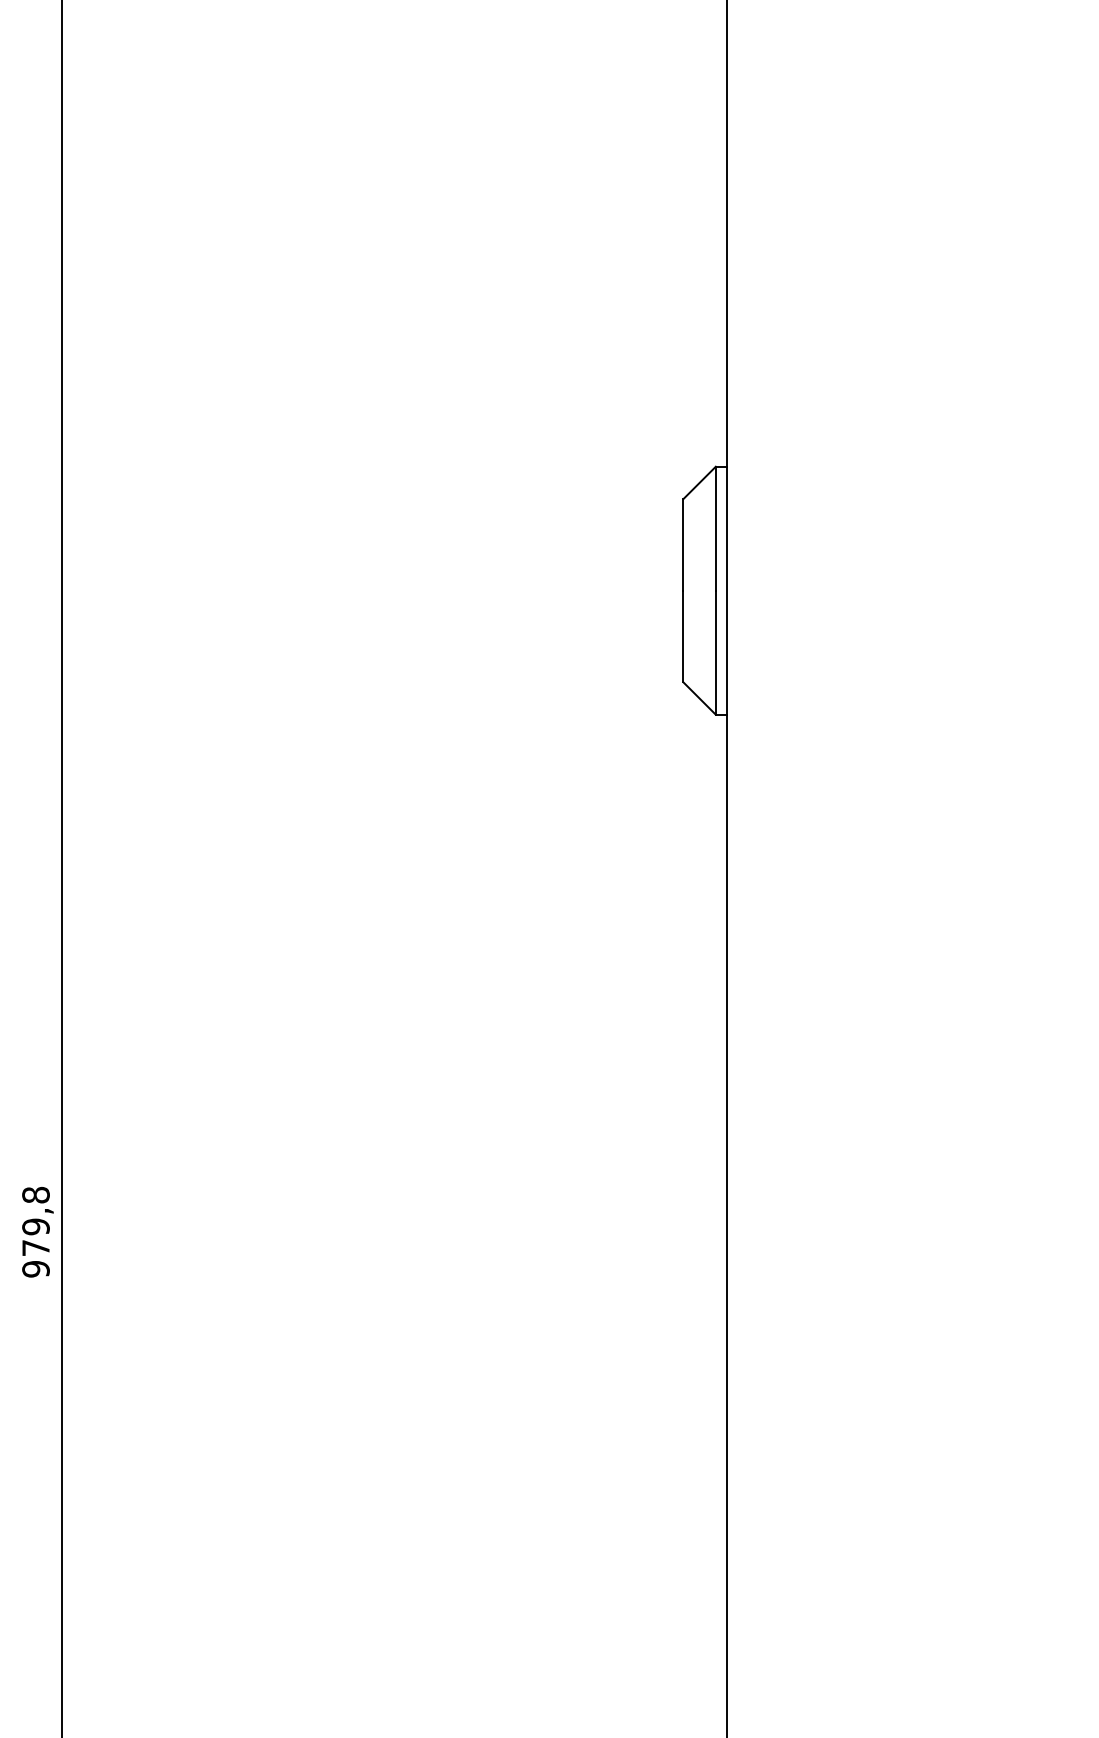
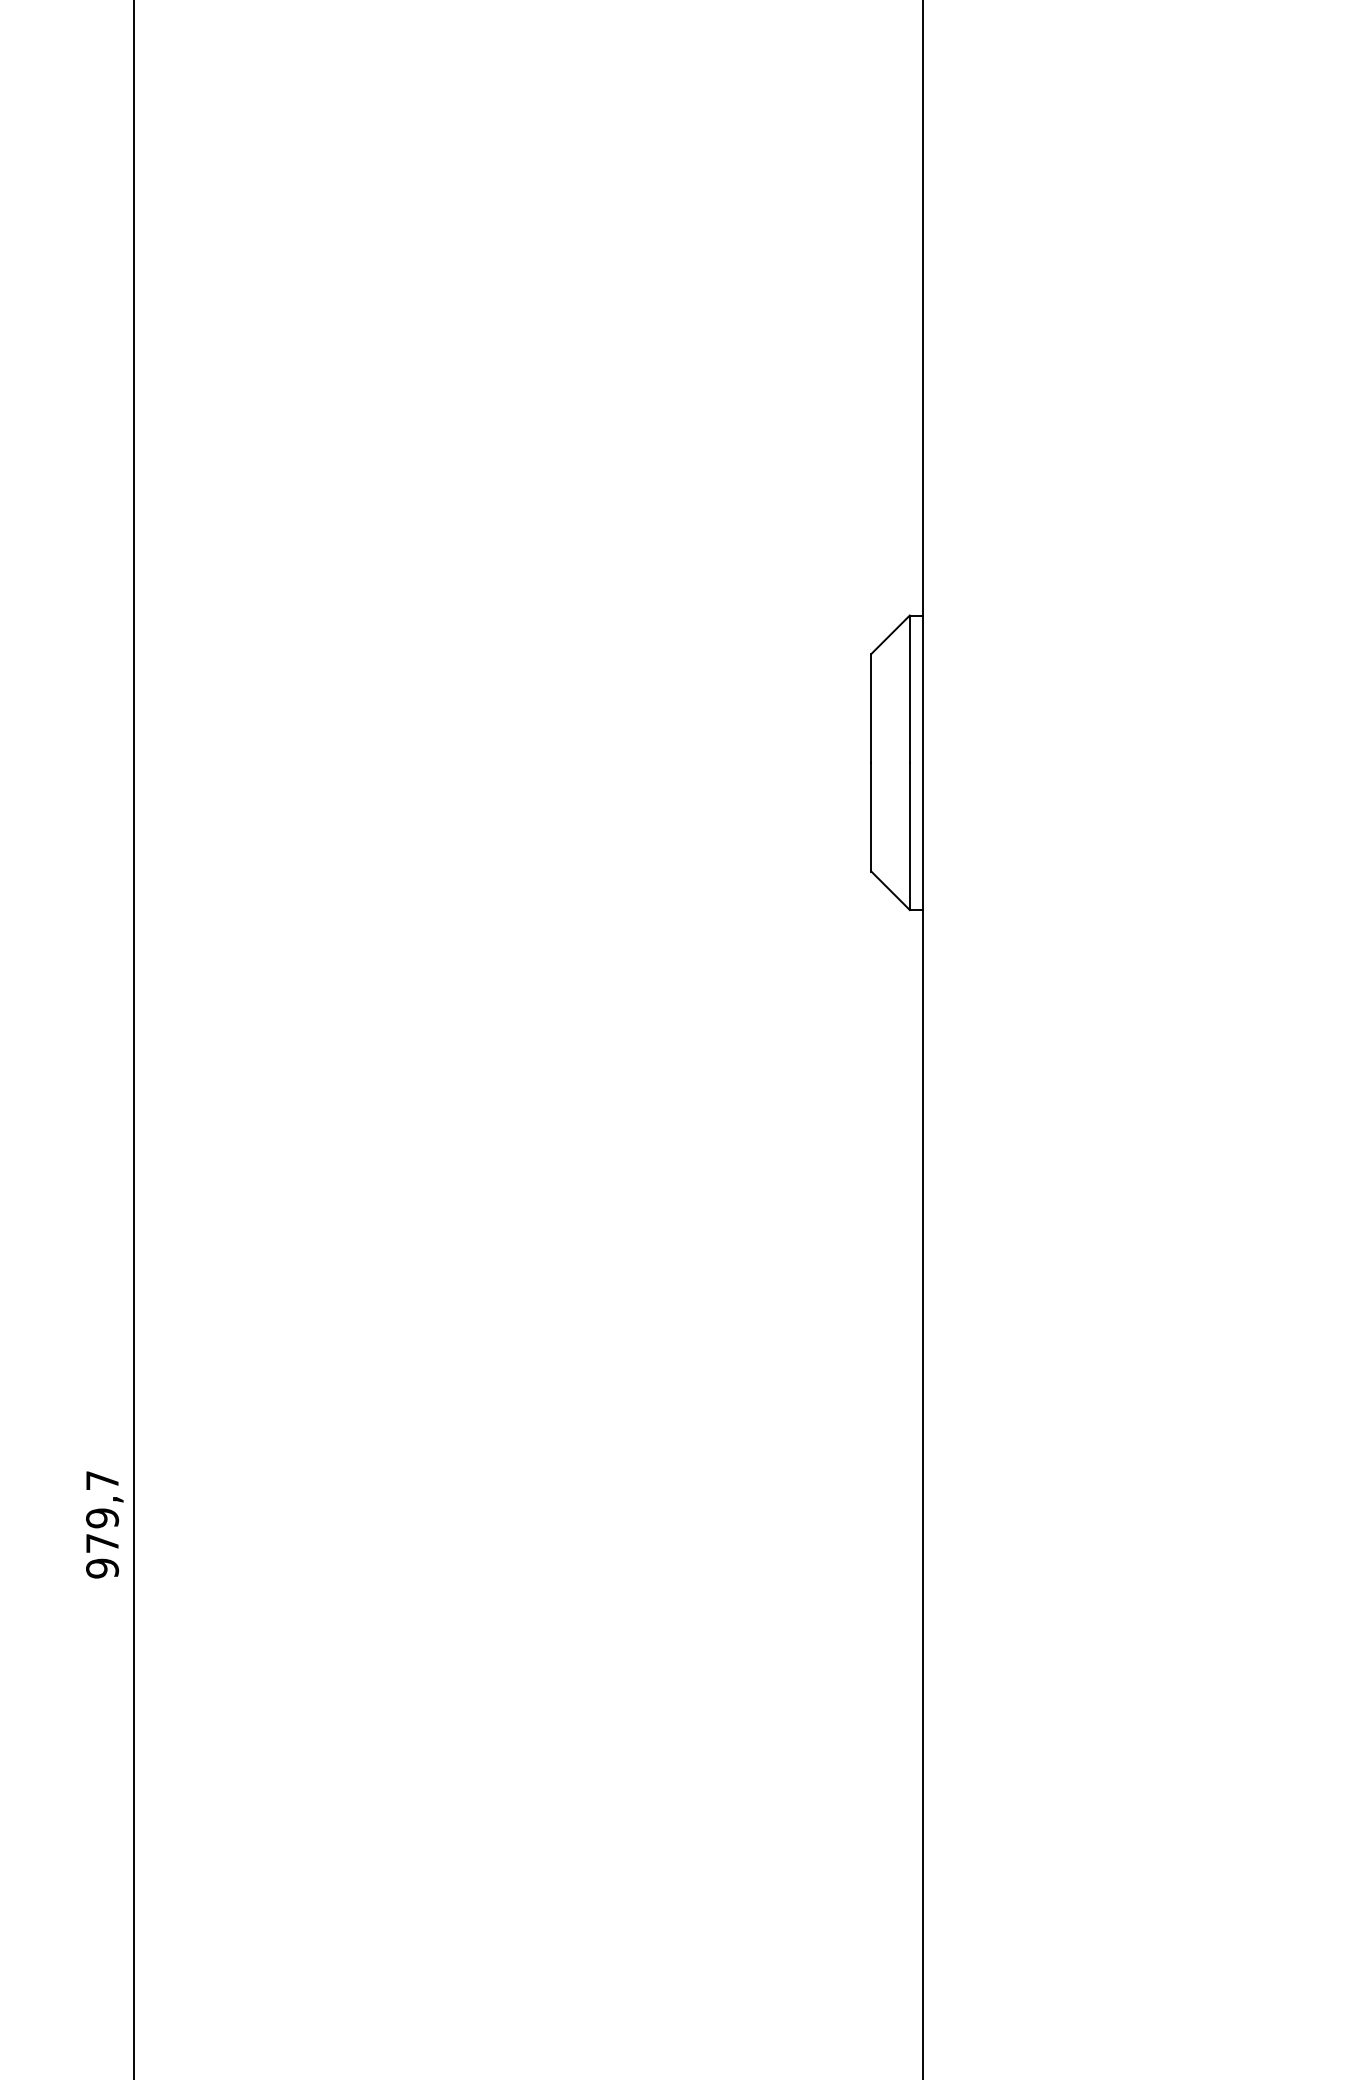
text: (36, 1195) -> (102, 1480), 979,8 -> 979,7

